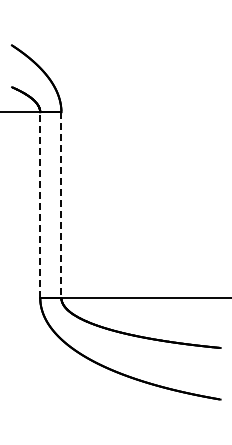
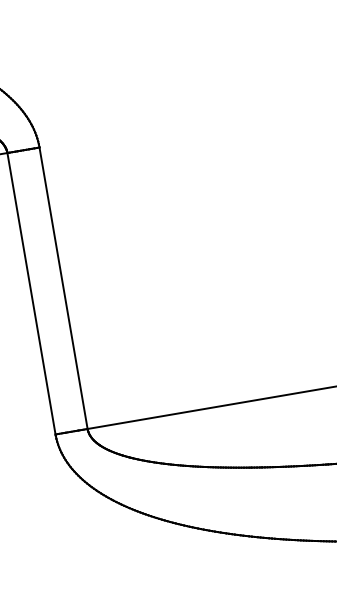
line: (40, 205) -> (31, 294), dashed -> solid
line: (61, 205) -> (63, 288), dashed -> solid

